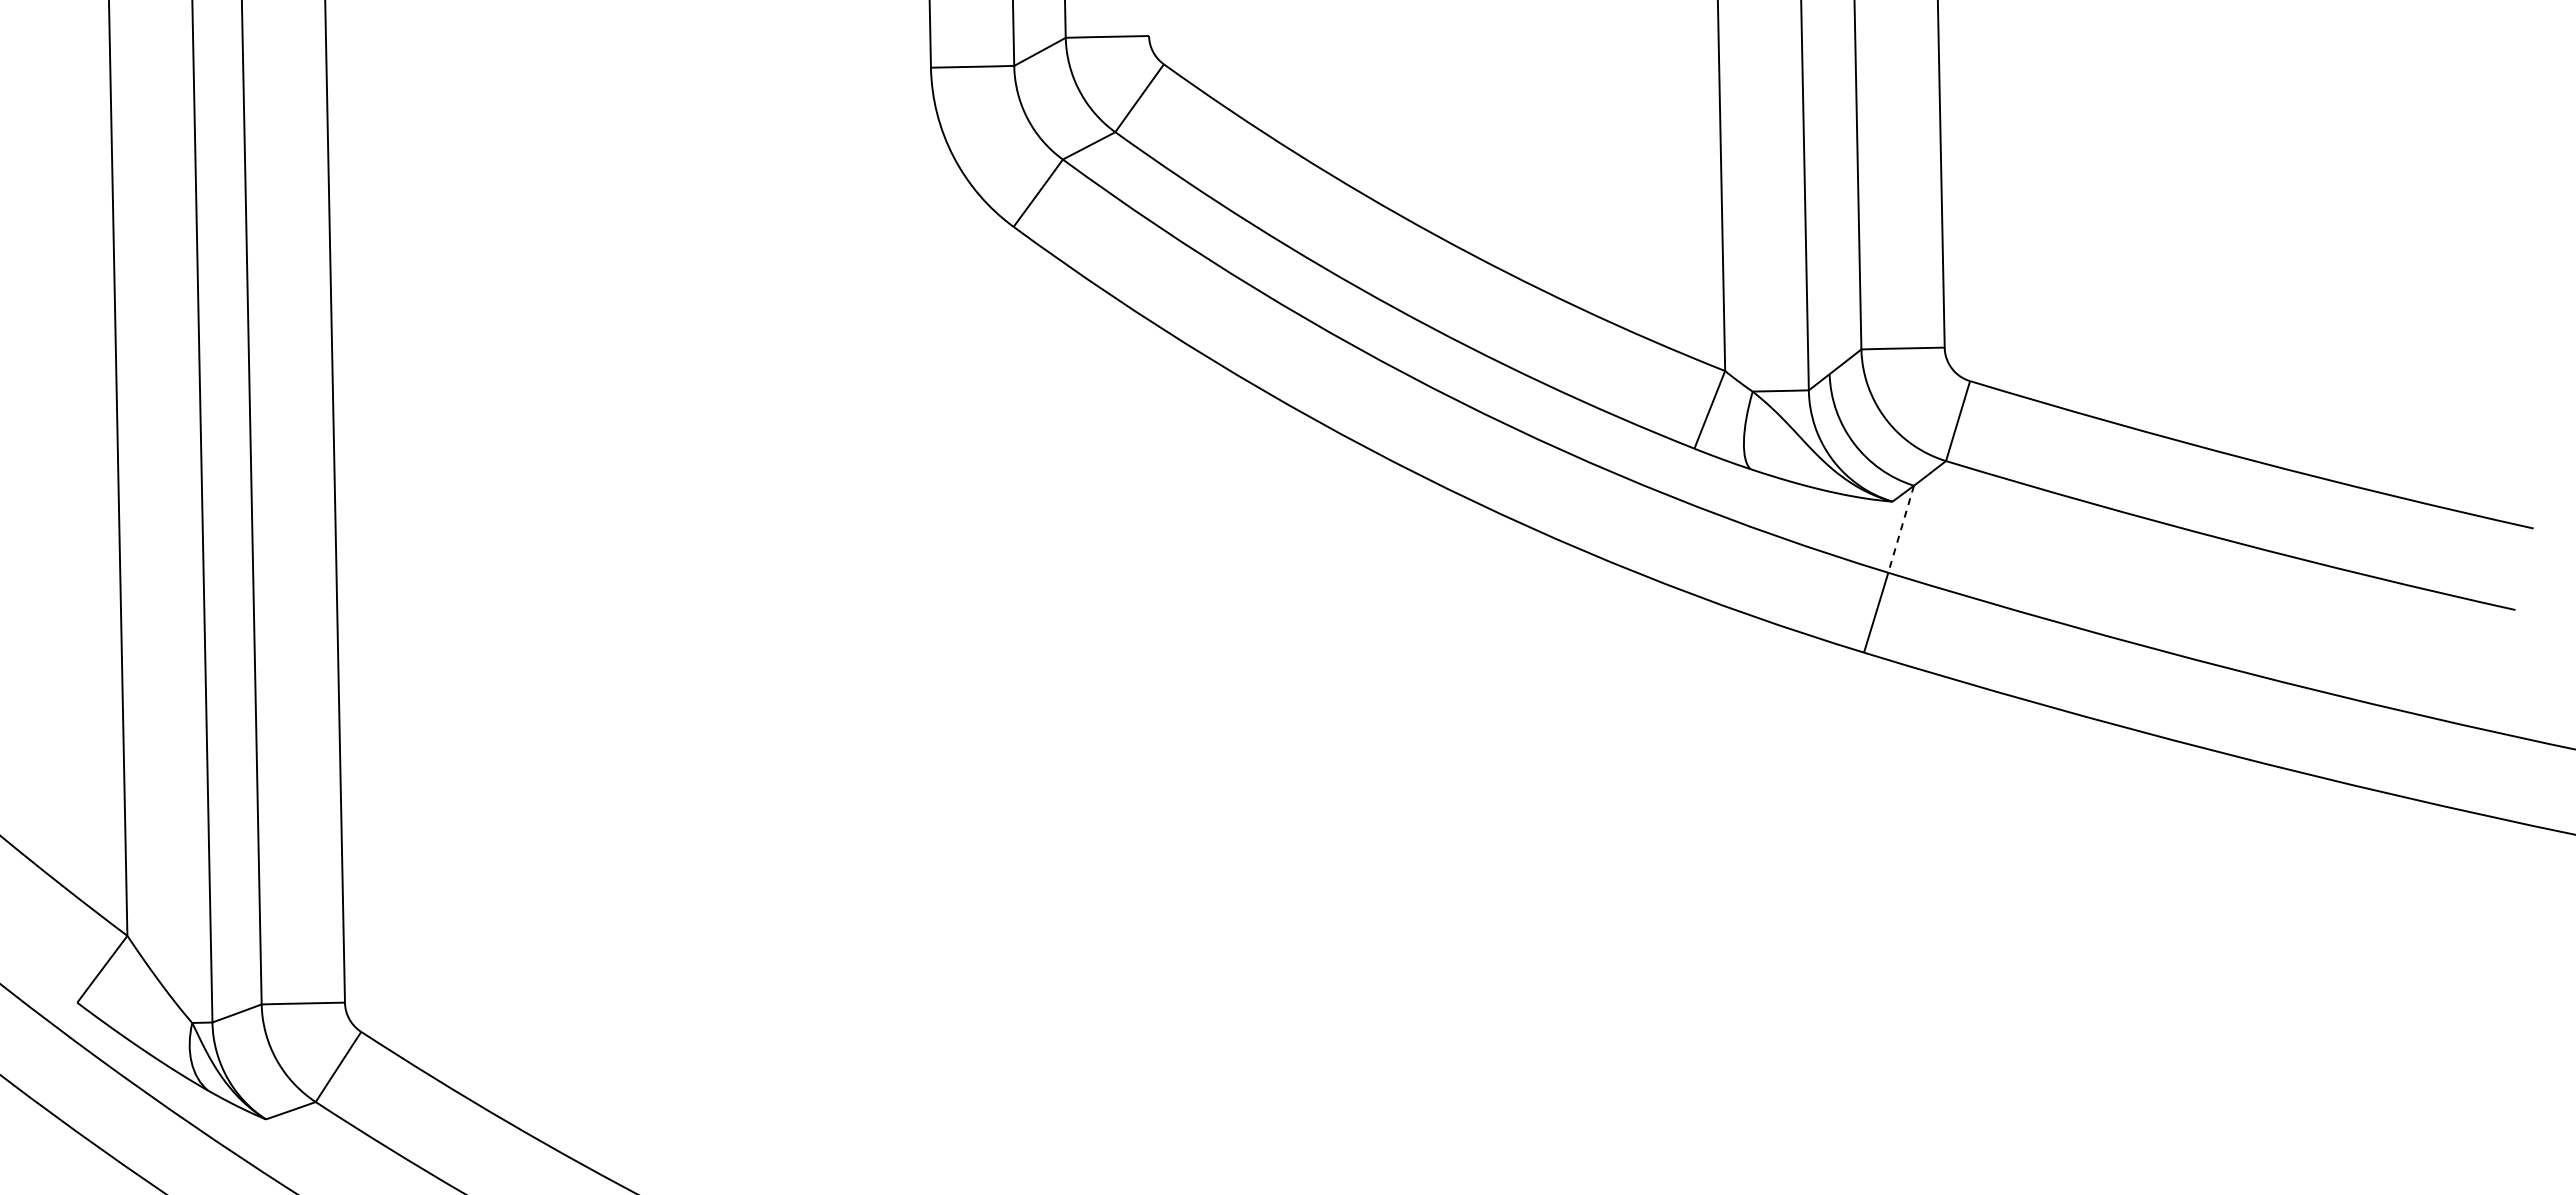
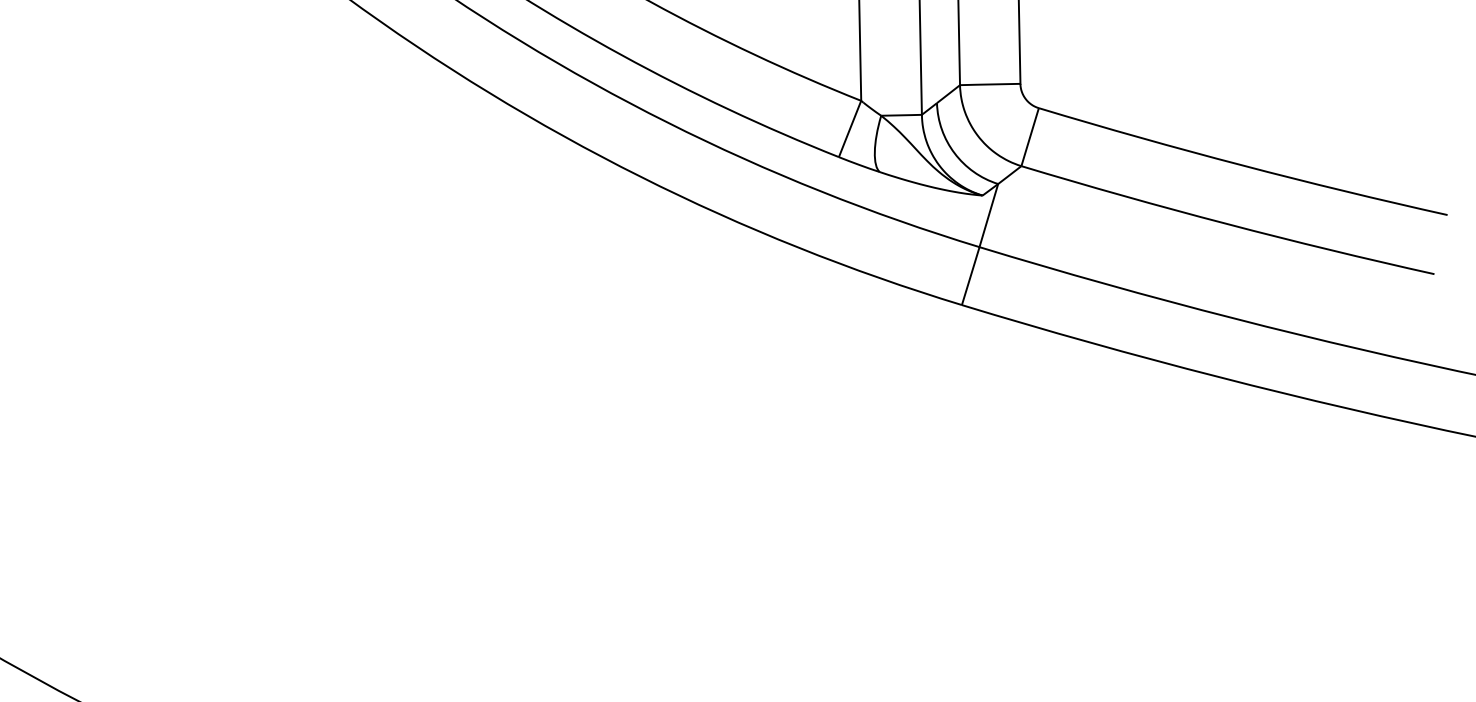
line: (1901, 529) -> (989, 215), dashed -> solid

